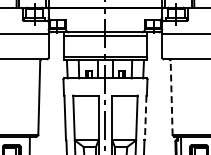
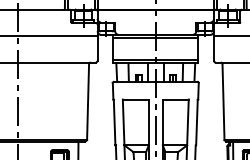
line: (171, 98) -> (223, 102), dashed -> solid
line: (145, 118) -> (196, 122), dashed -> solid

